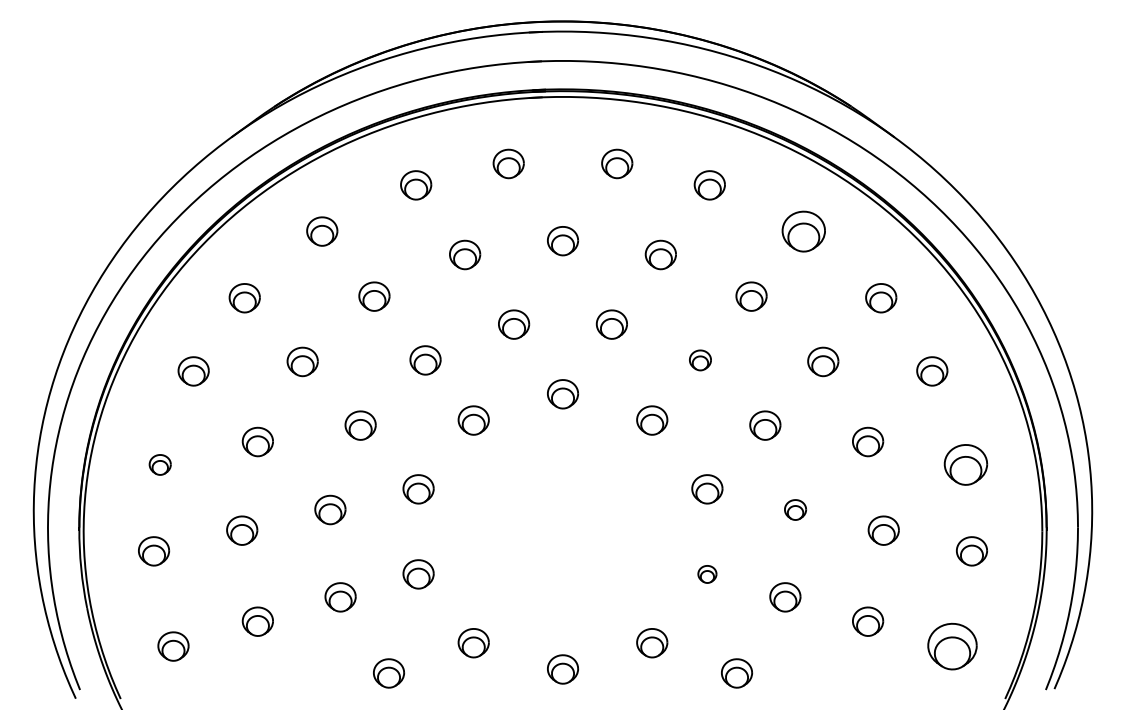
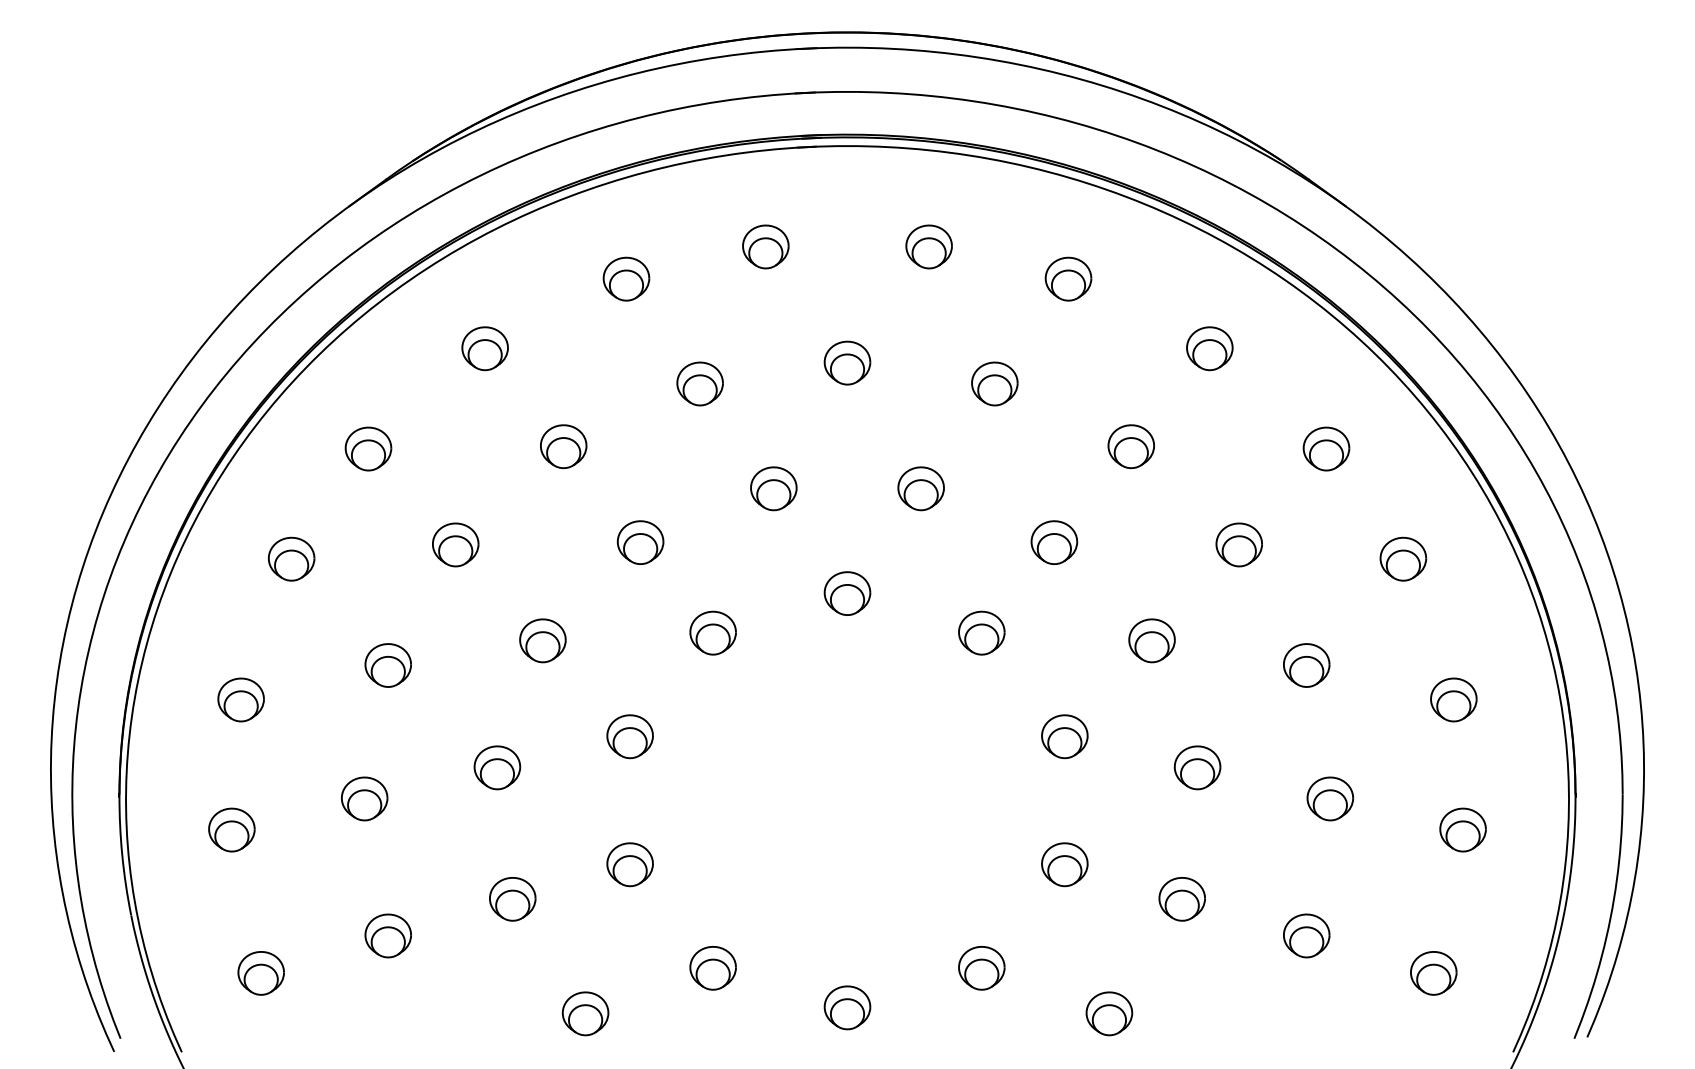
part: (803, 231) -> (1209, 348), size x0.71
part: (700, 360) -> (1054, 542), size x1.43
part: (160, 464) -> (241, 699), size x1.43
part: (965, 464) -> (1453, 699), size x0.71
part: (795, 509) -> (1197, 767), size x1.43
part: (707, 574) -> (1065, 864), size x1.67
part: (952, 646) -> (1433, 973), size x0.62

